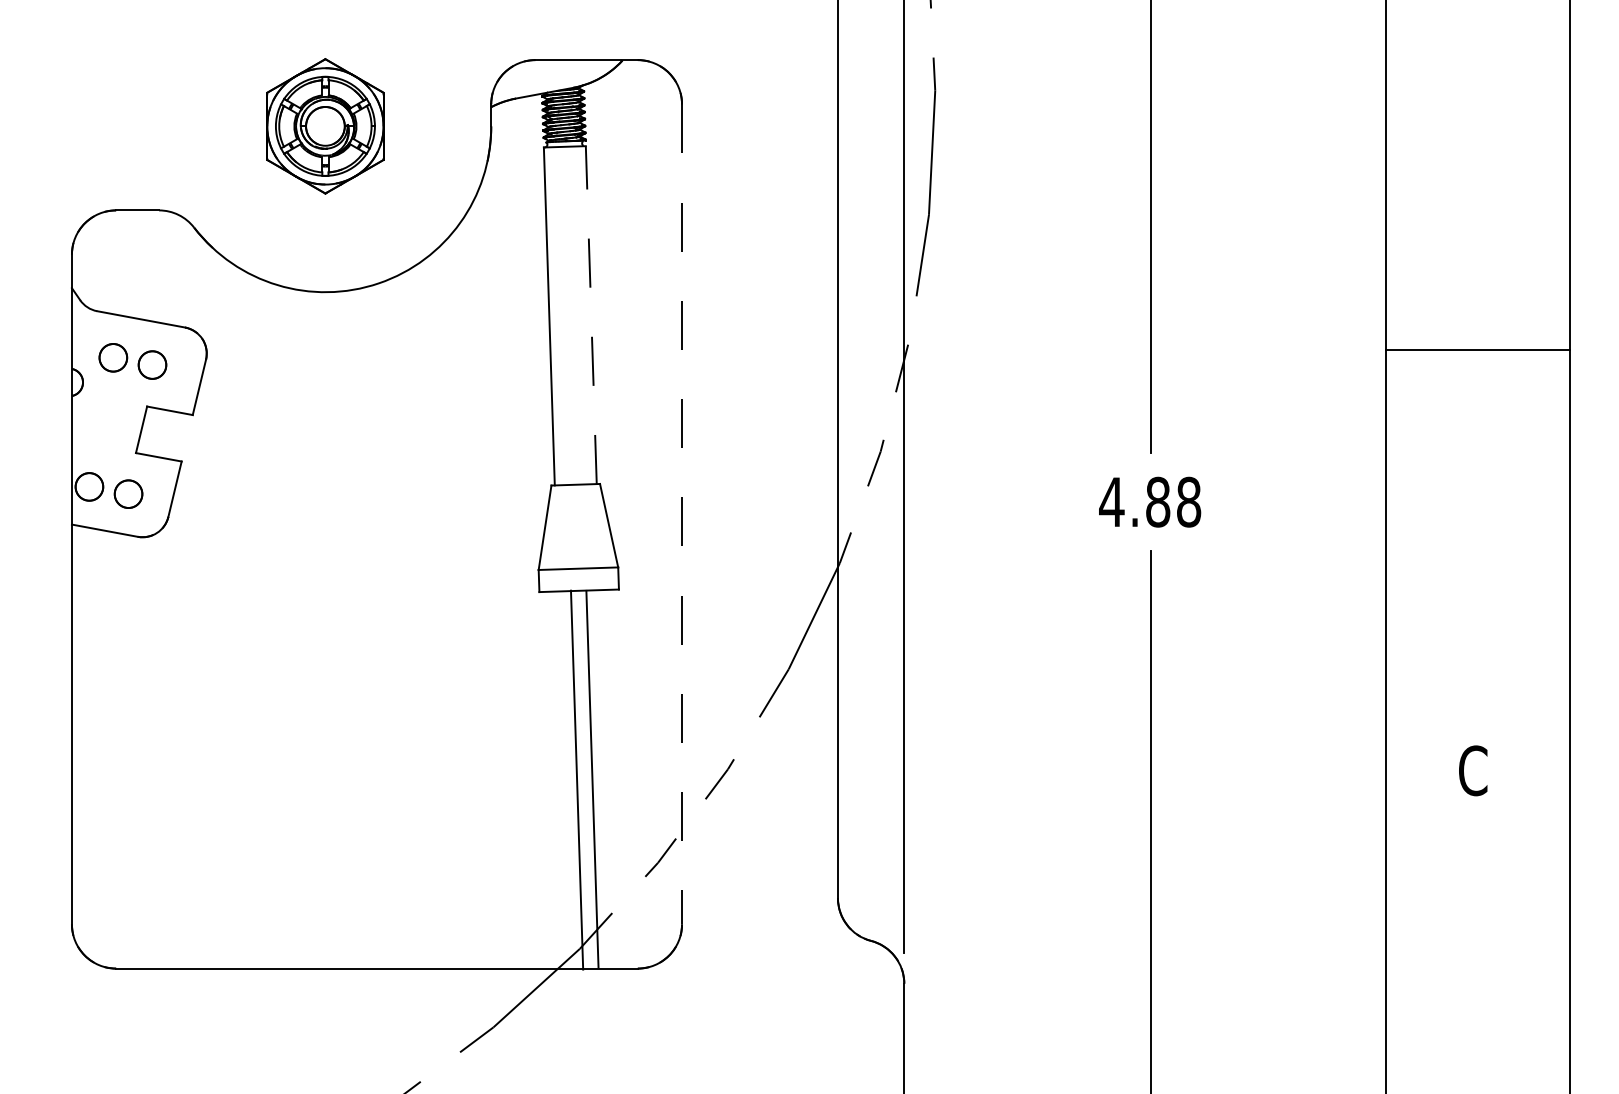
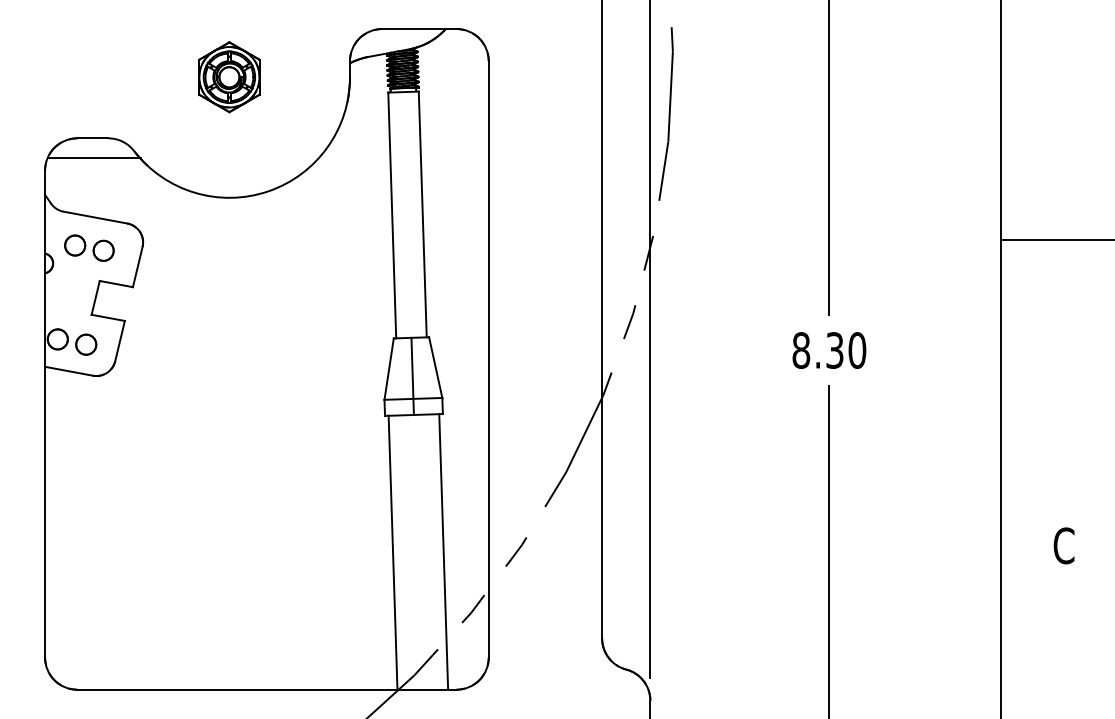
part: (325, 126) -> (229, 77), size x0.71
line: (139, 237) -> (94, 158), added
line: (591, 314) -> (422, 214), dashed -> solid
text: (1150, 501) -> (829, 350), 4.88 -> 8.30
line: (682, 514) -> (489, 359), dashed -> solid
line: (577, 537) -> (412, 376), added
line: (592, 778) -> (393, 552), moved
line: (576, 779) -> (443, 551), moved

